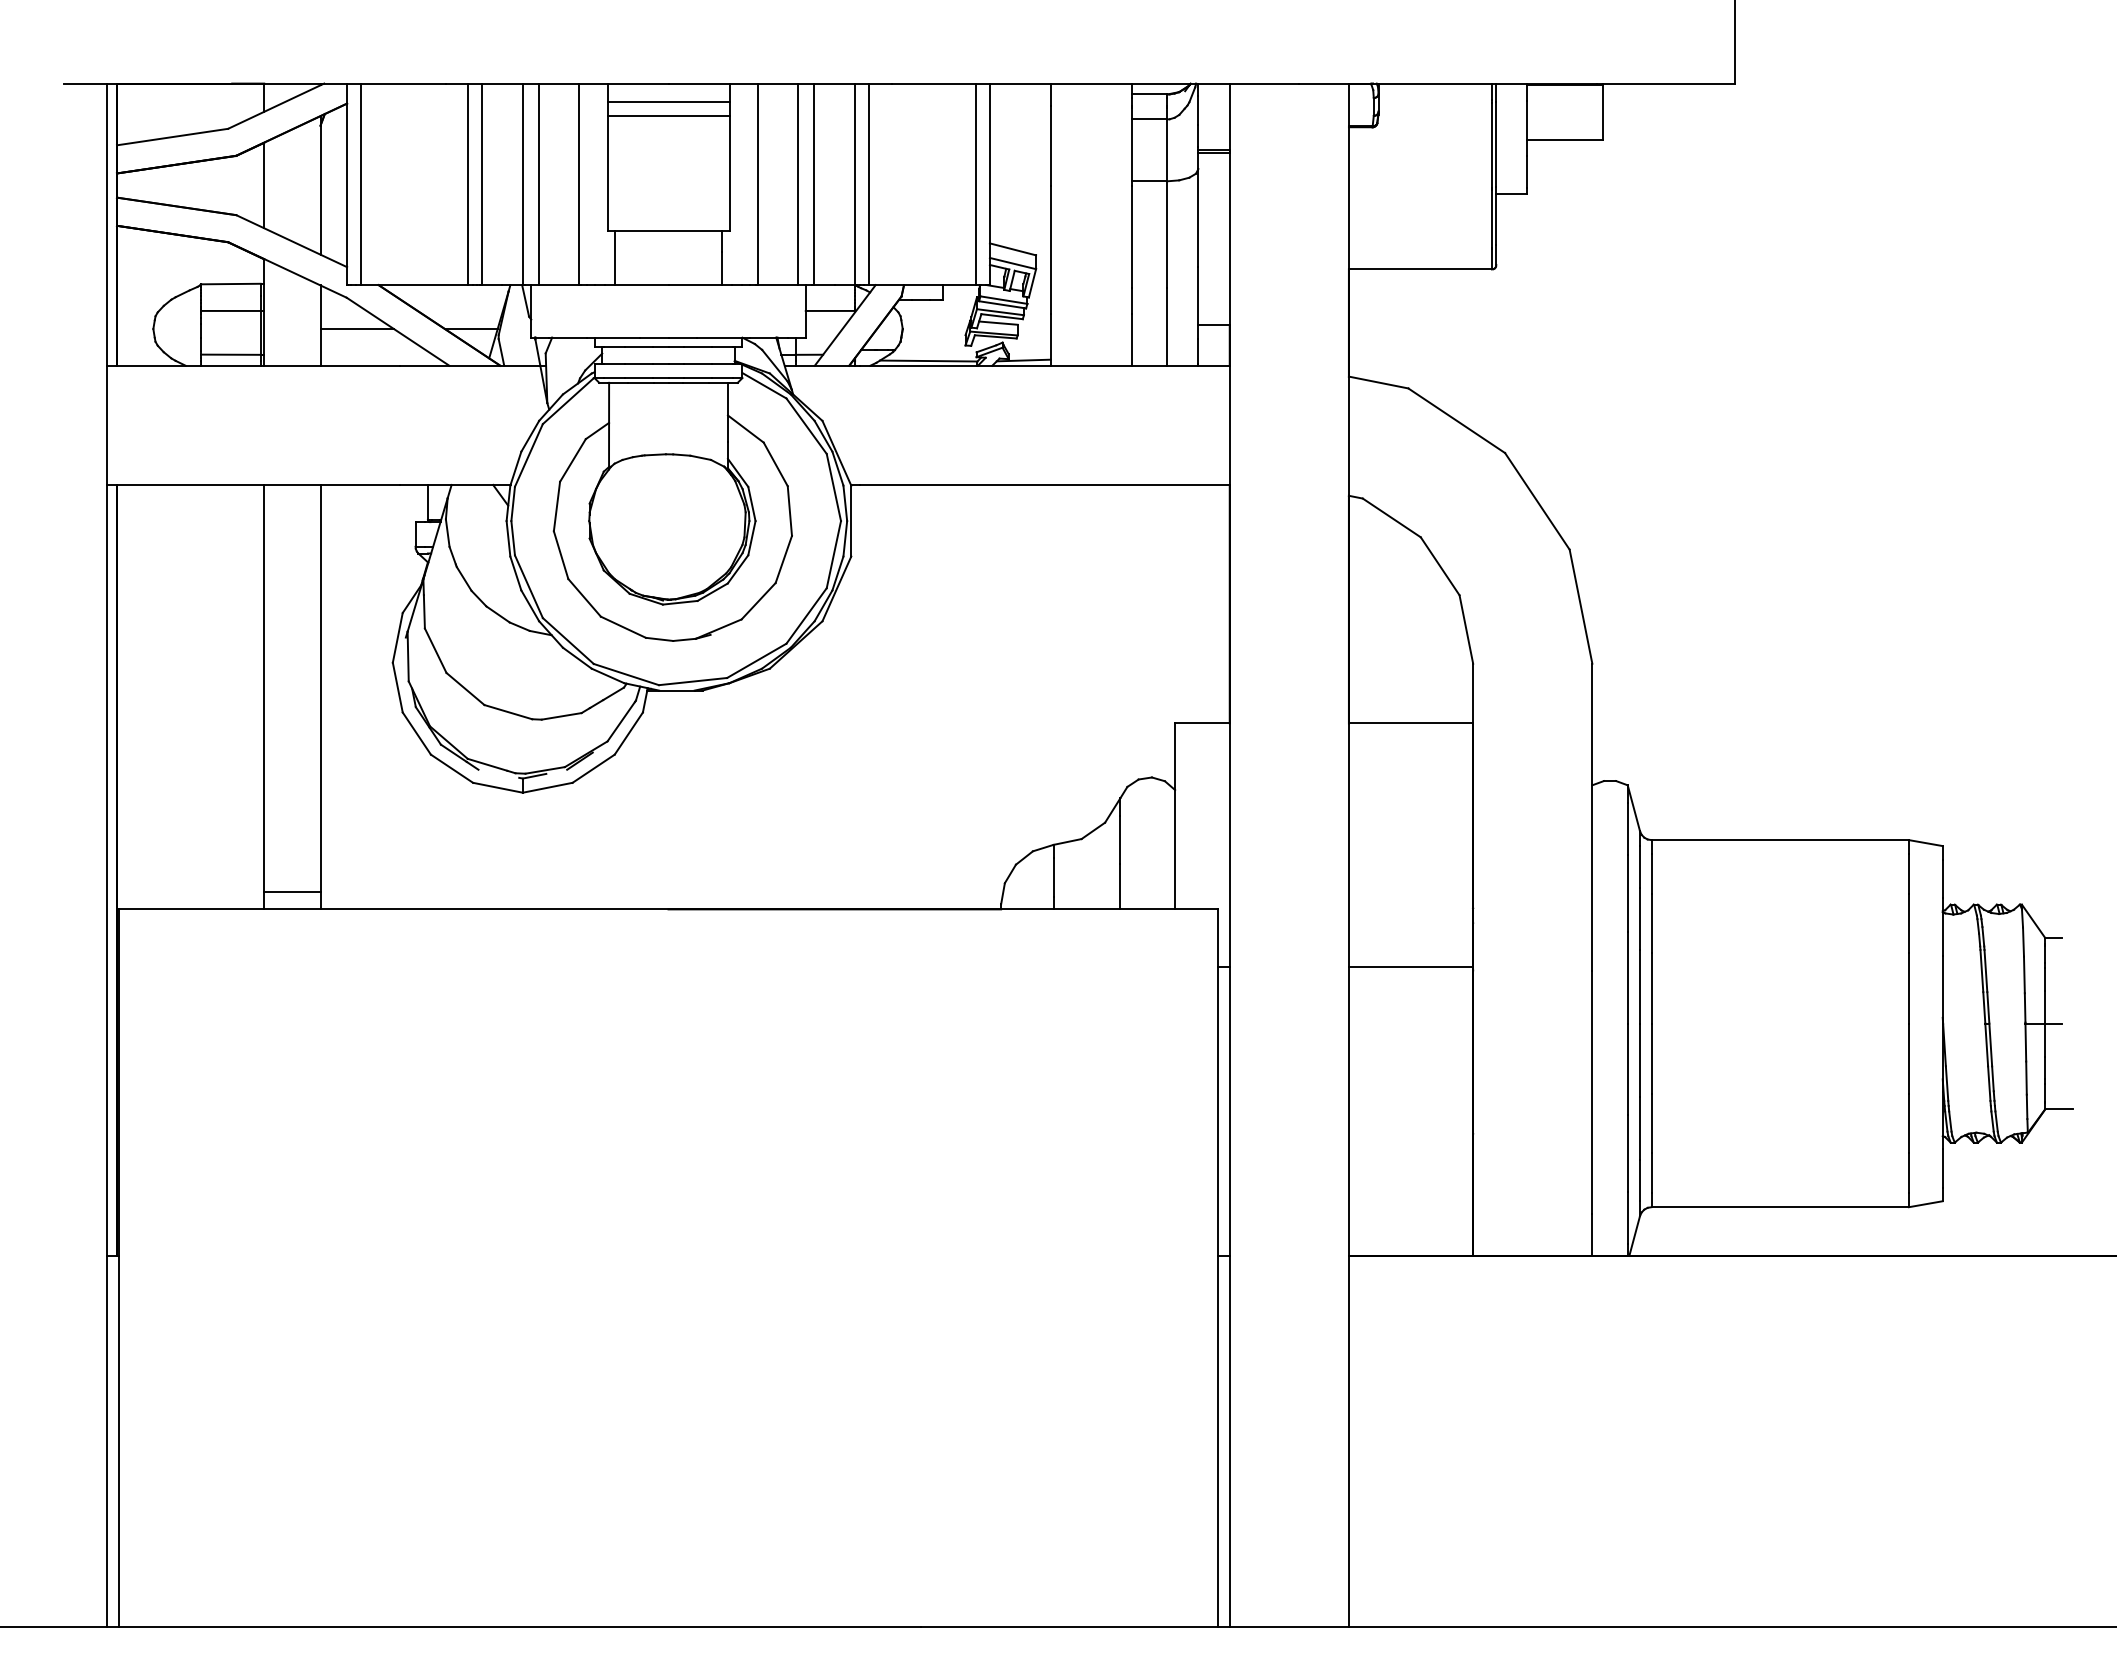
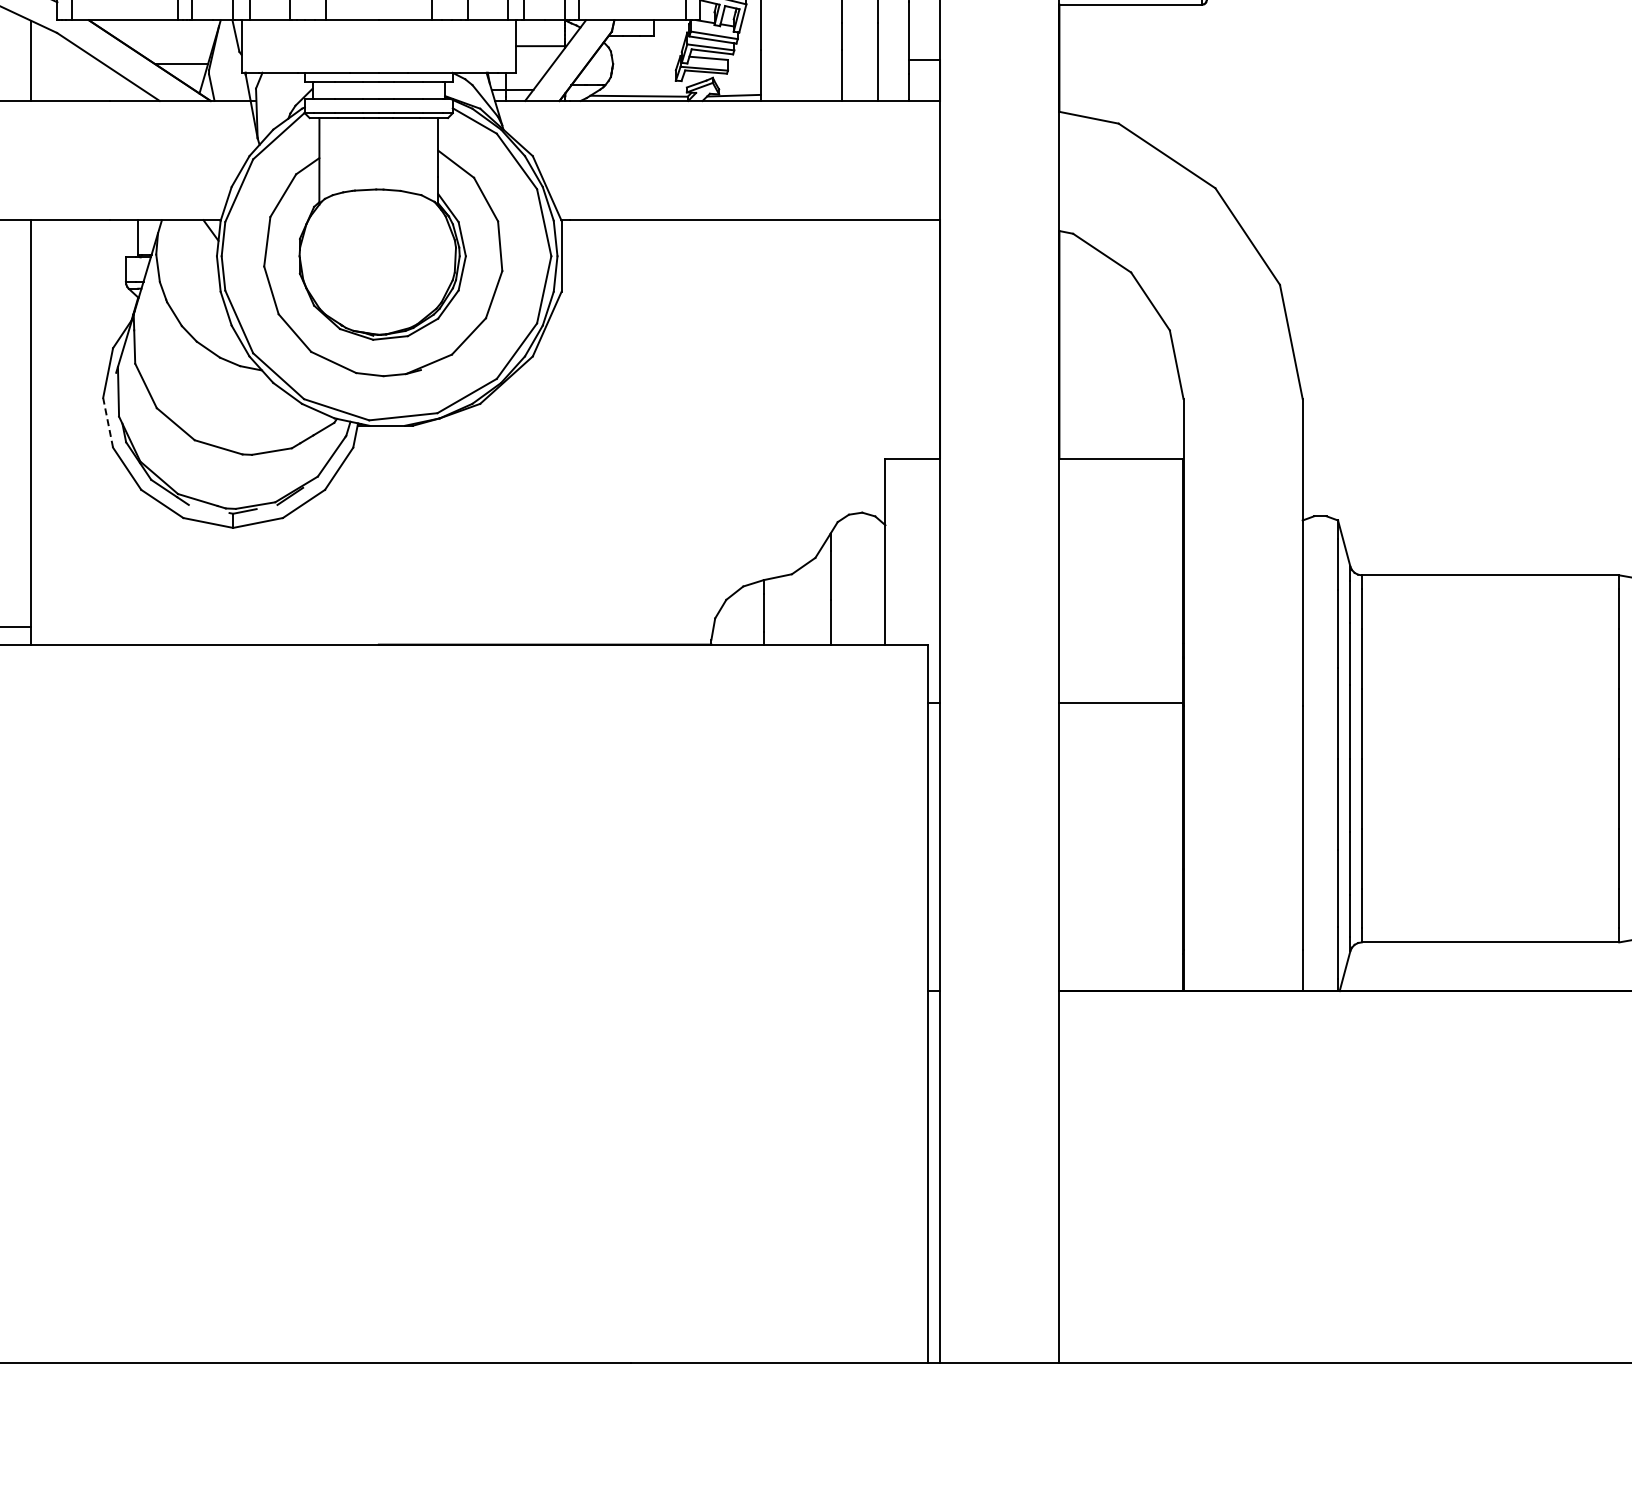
line: (356, 329) -> (66, 64), removed
line: (397, 687) -> (107, 422), solid -> dashed

